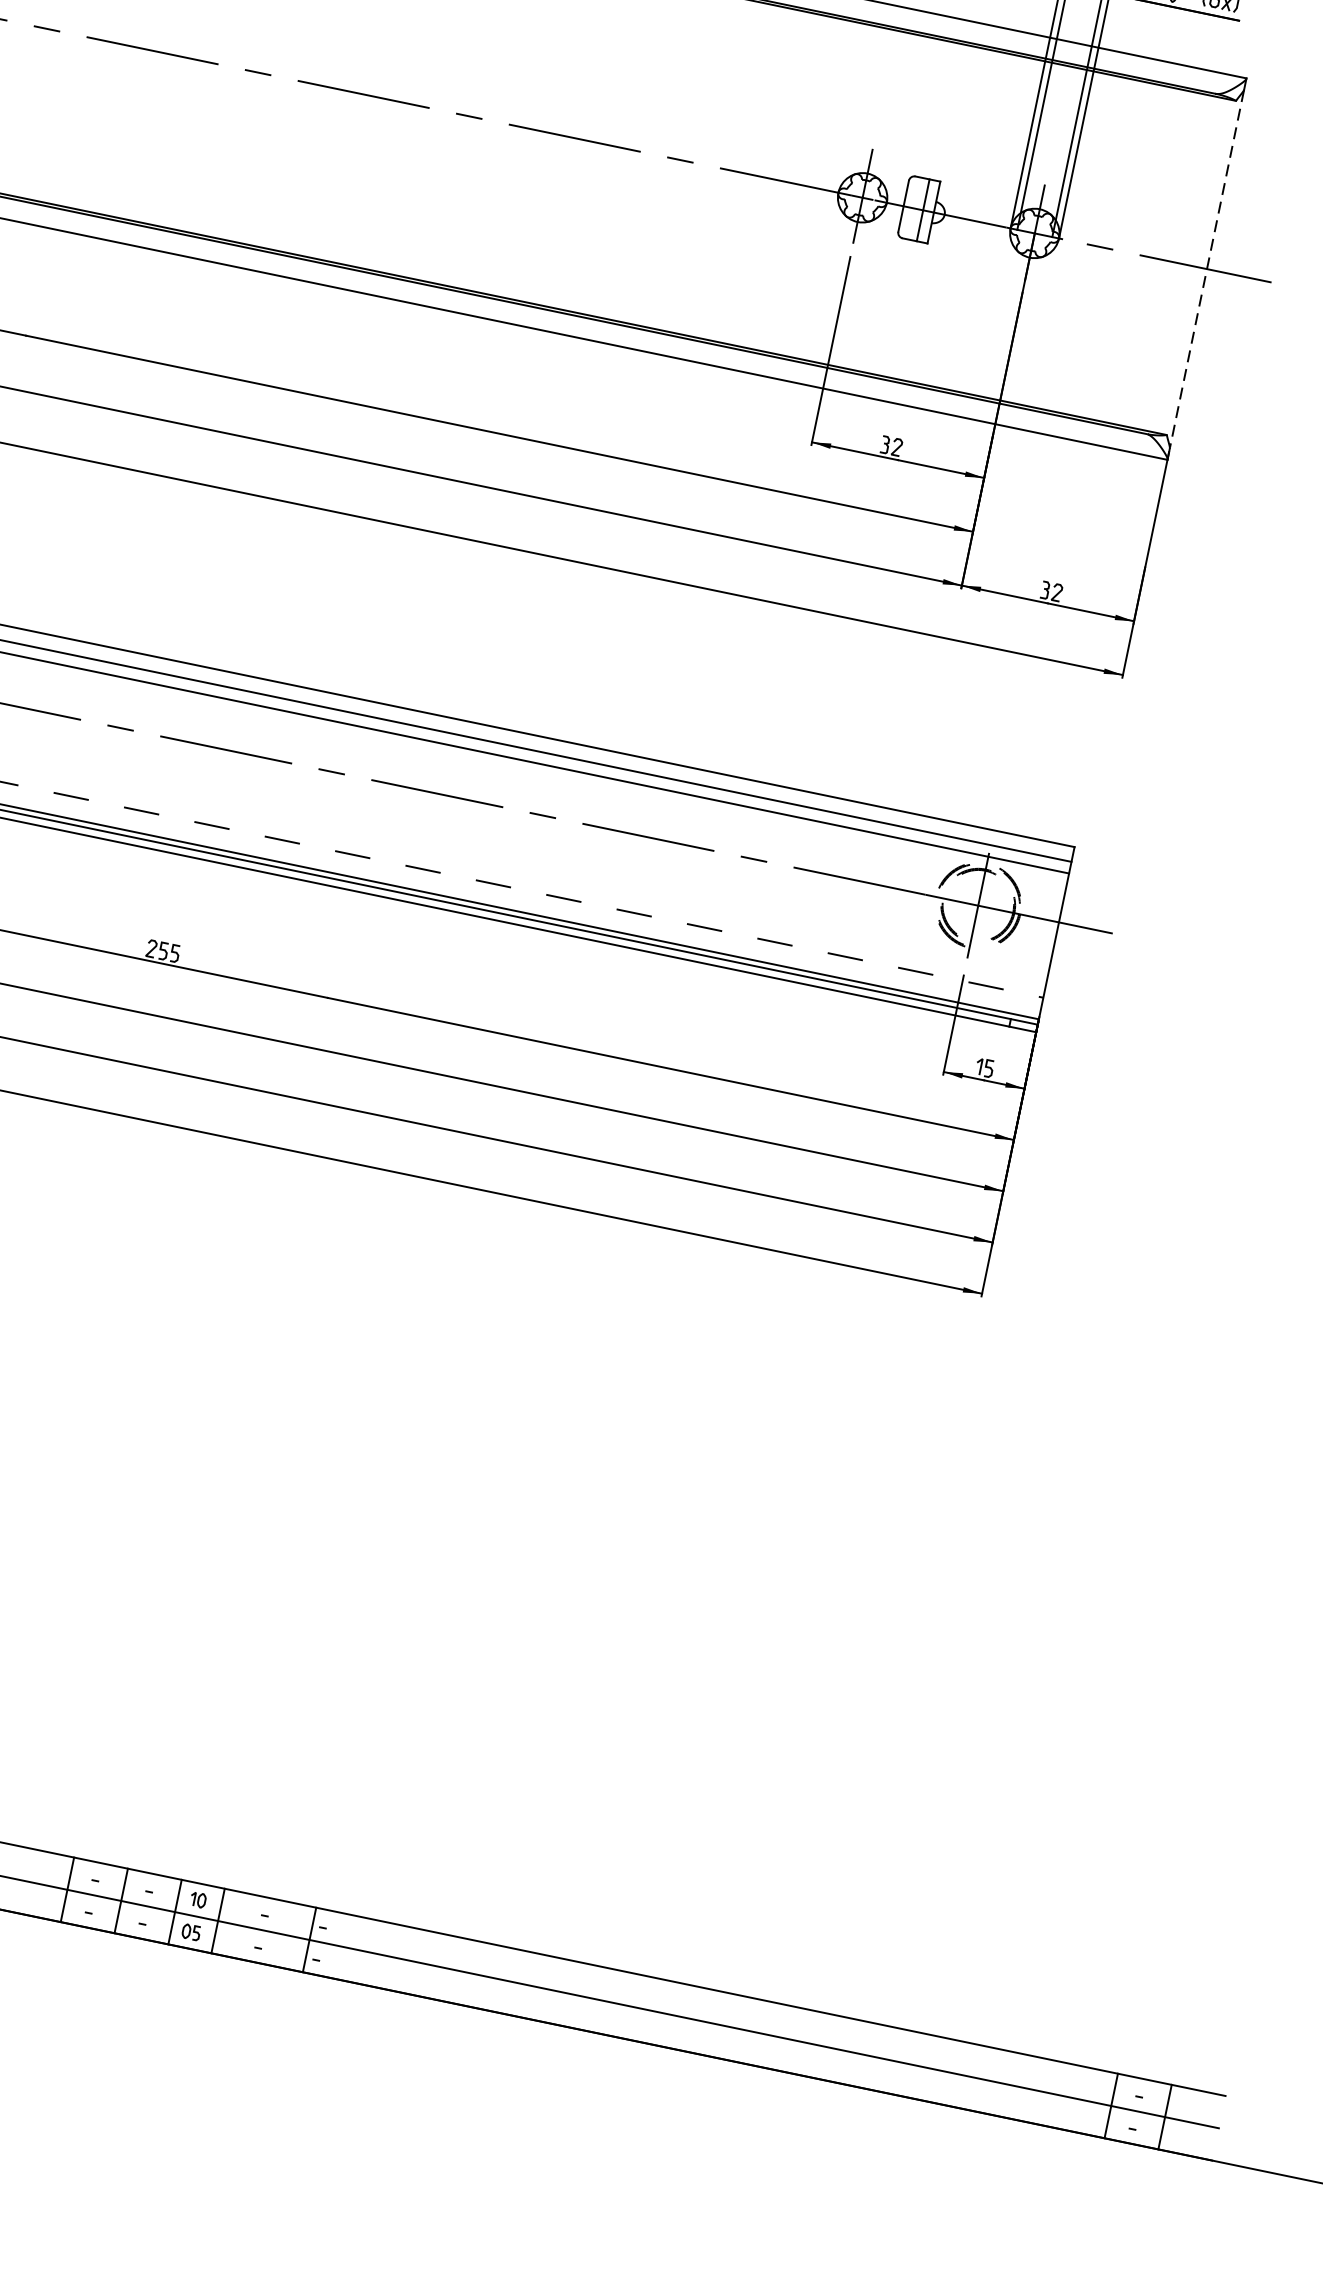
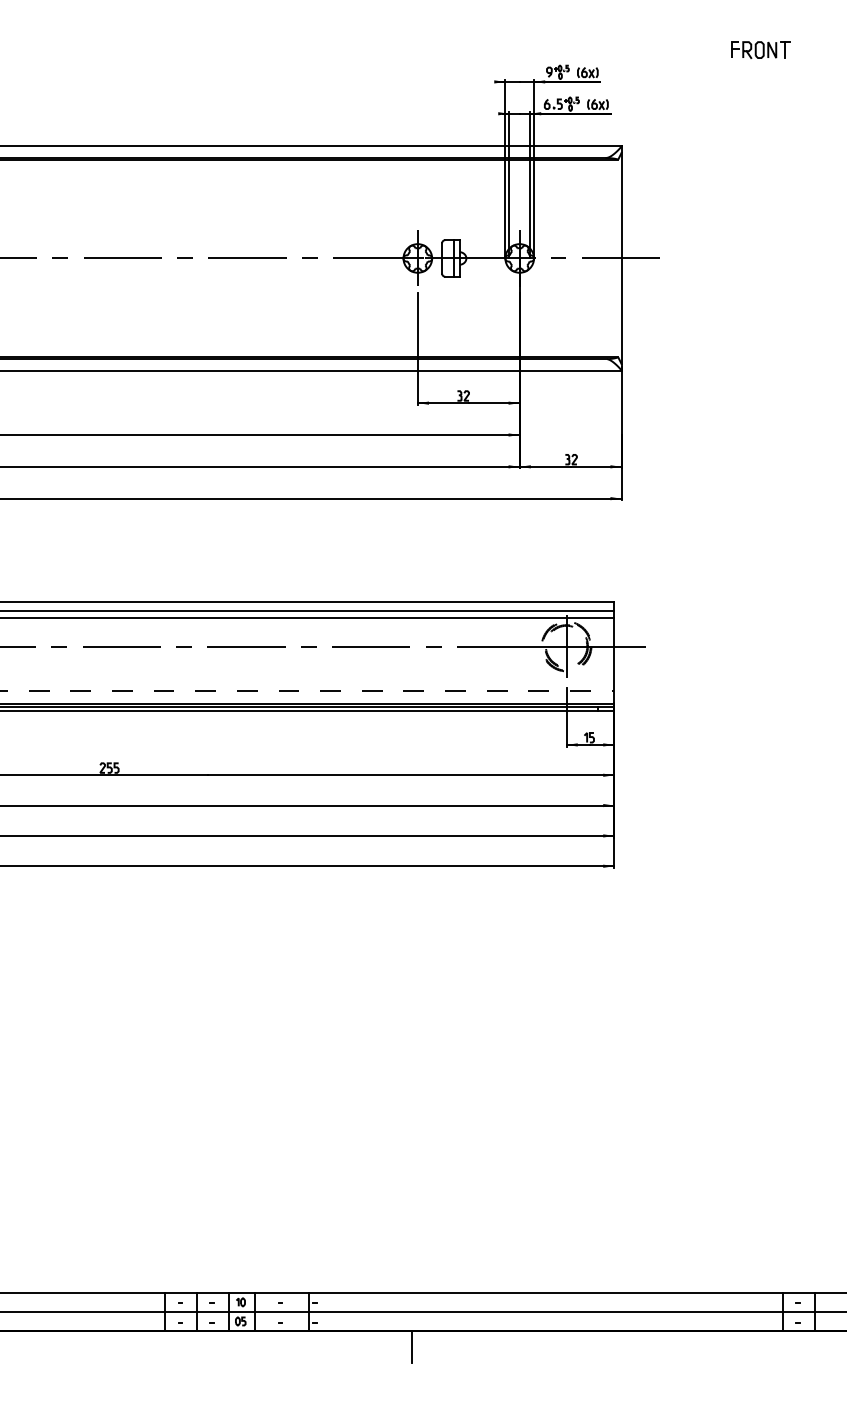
line: (1206, 269) -> (621, 258), dashed -> solid
line: (472, 2034) -> (412, 1346), added

